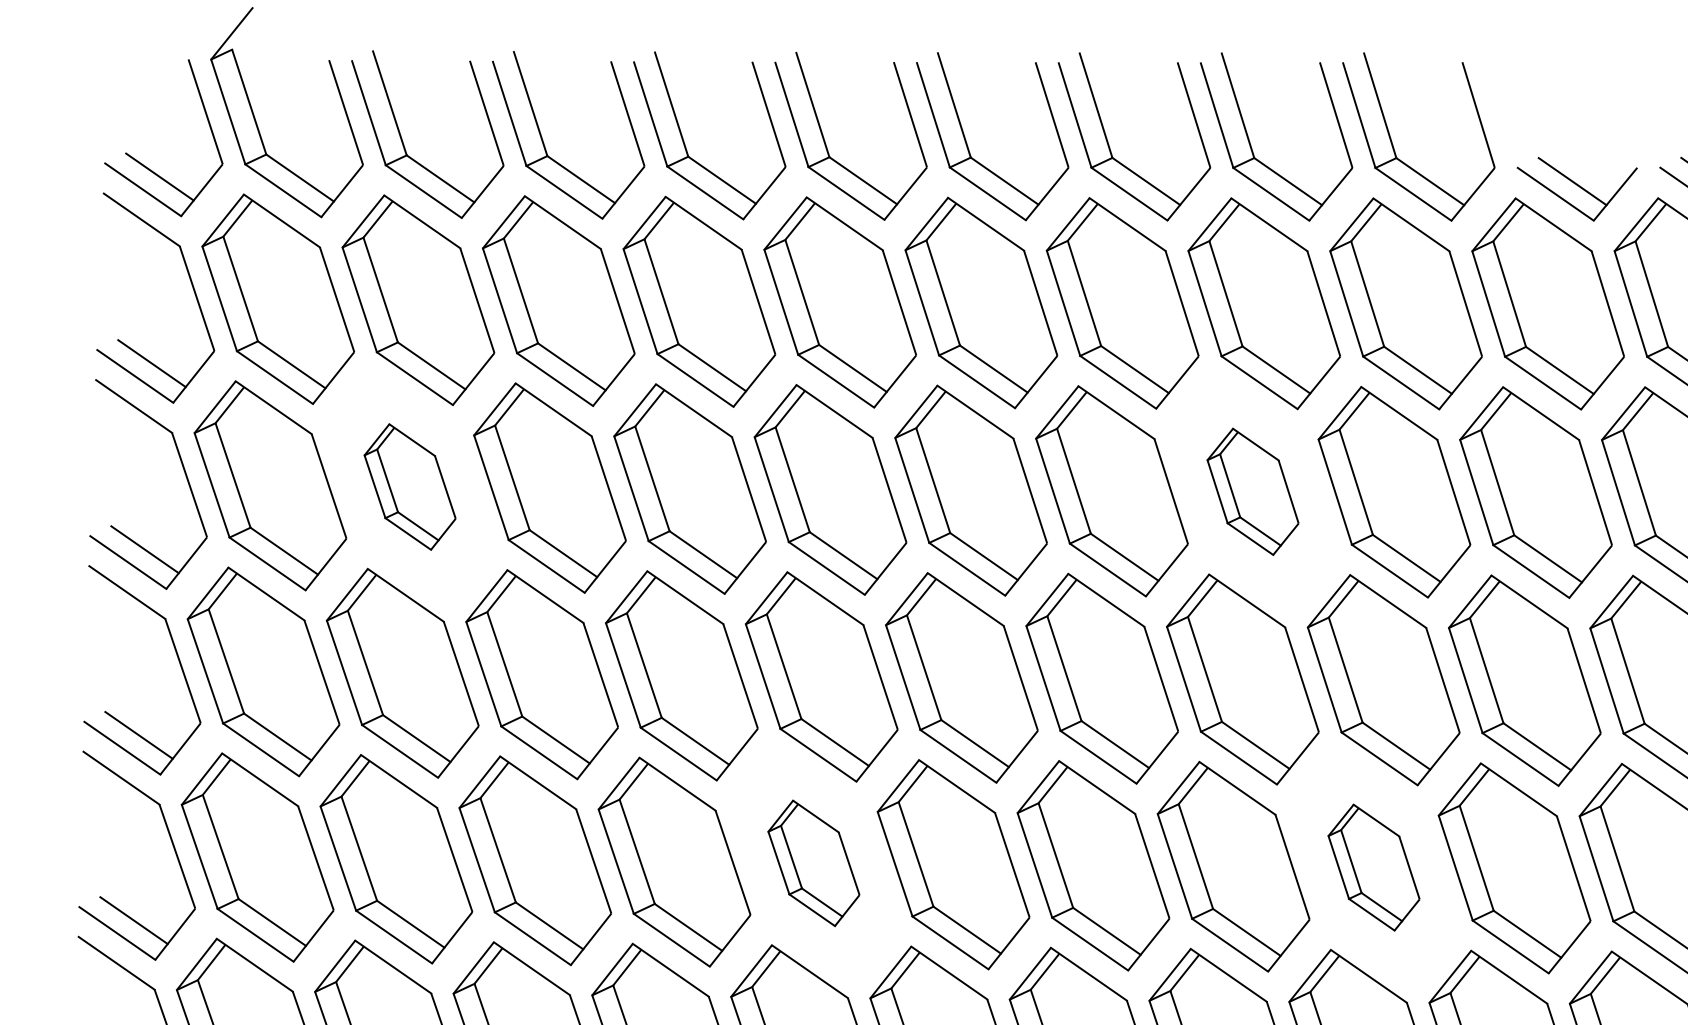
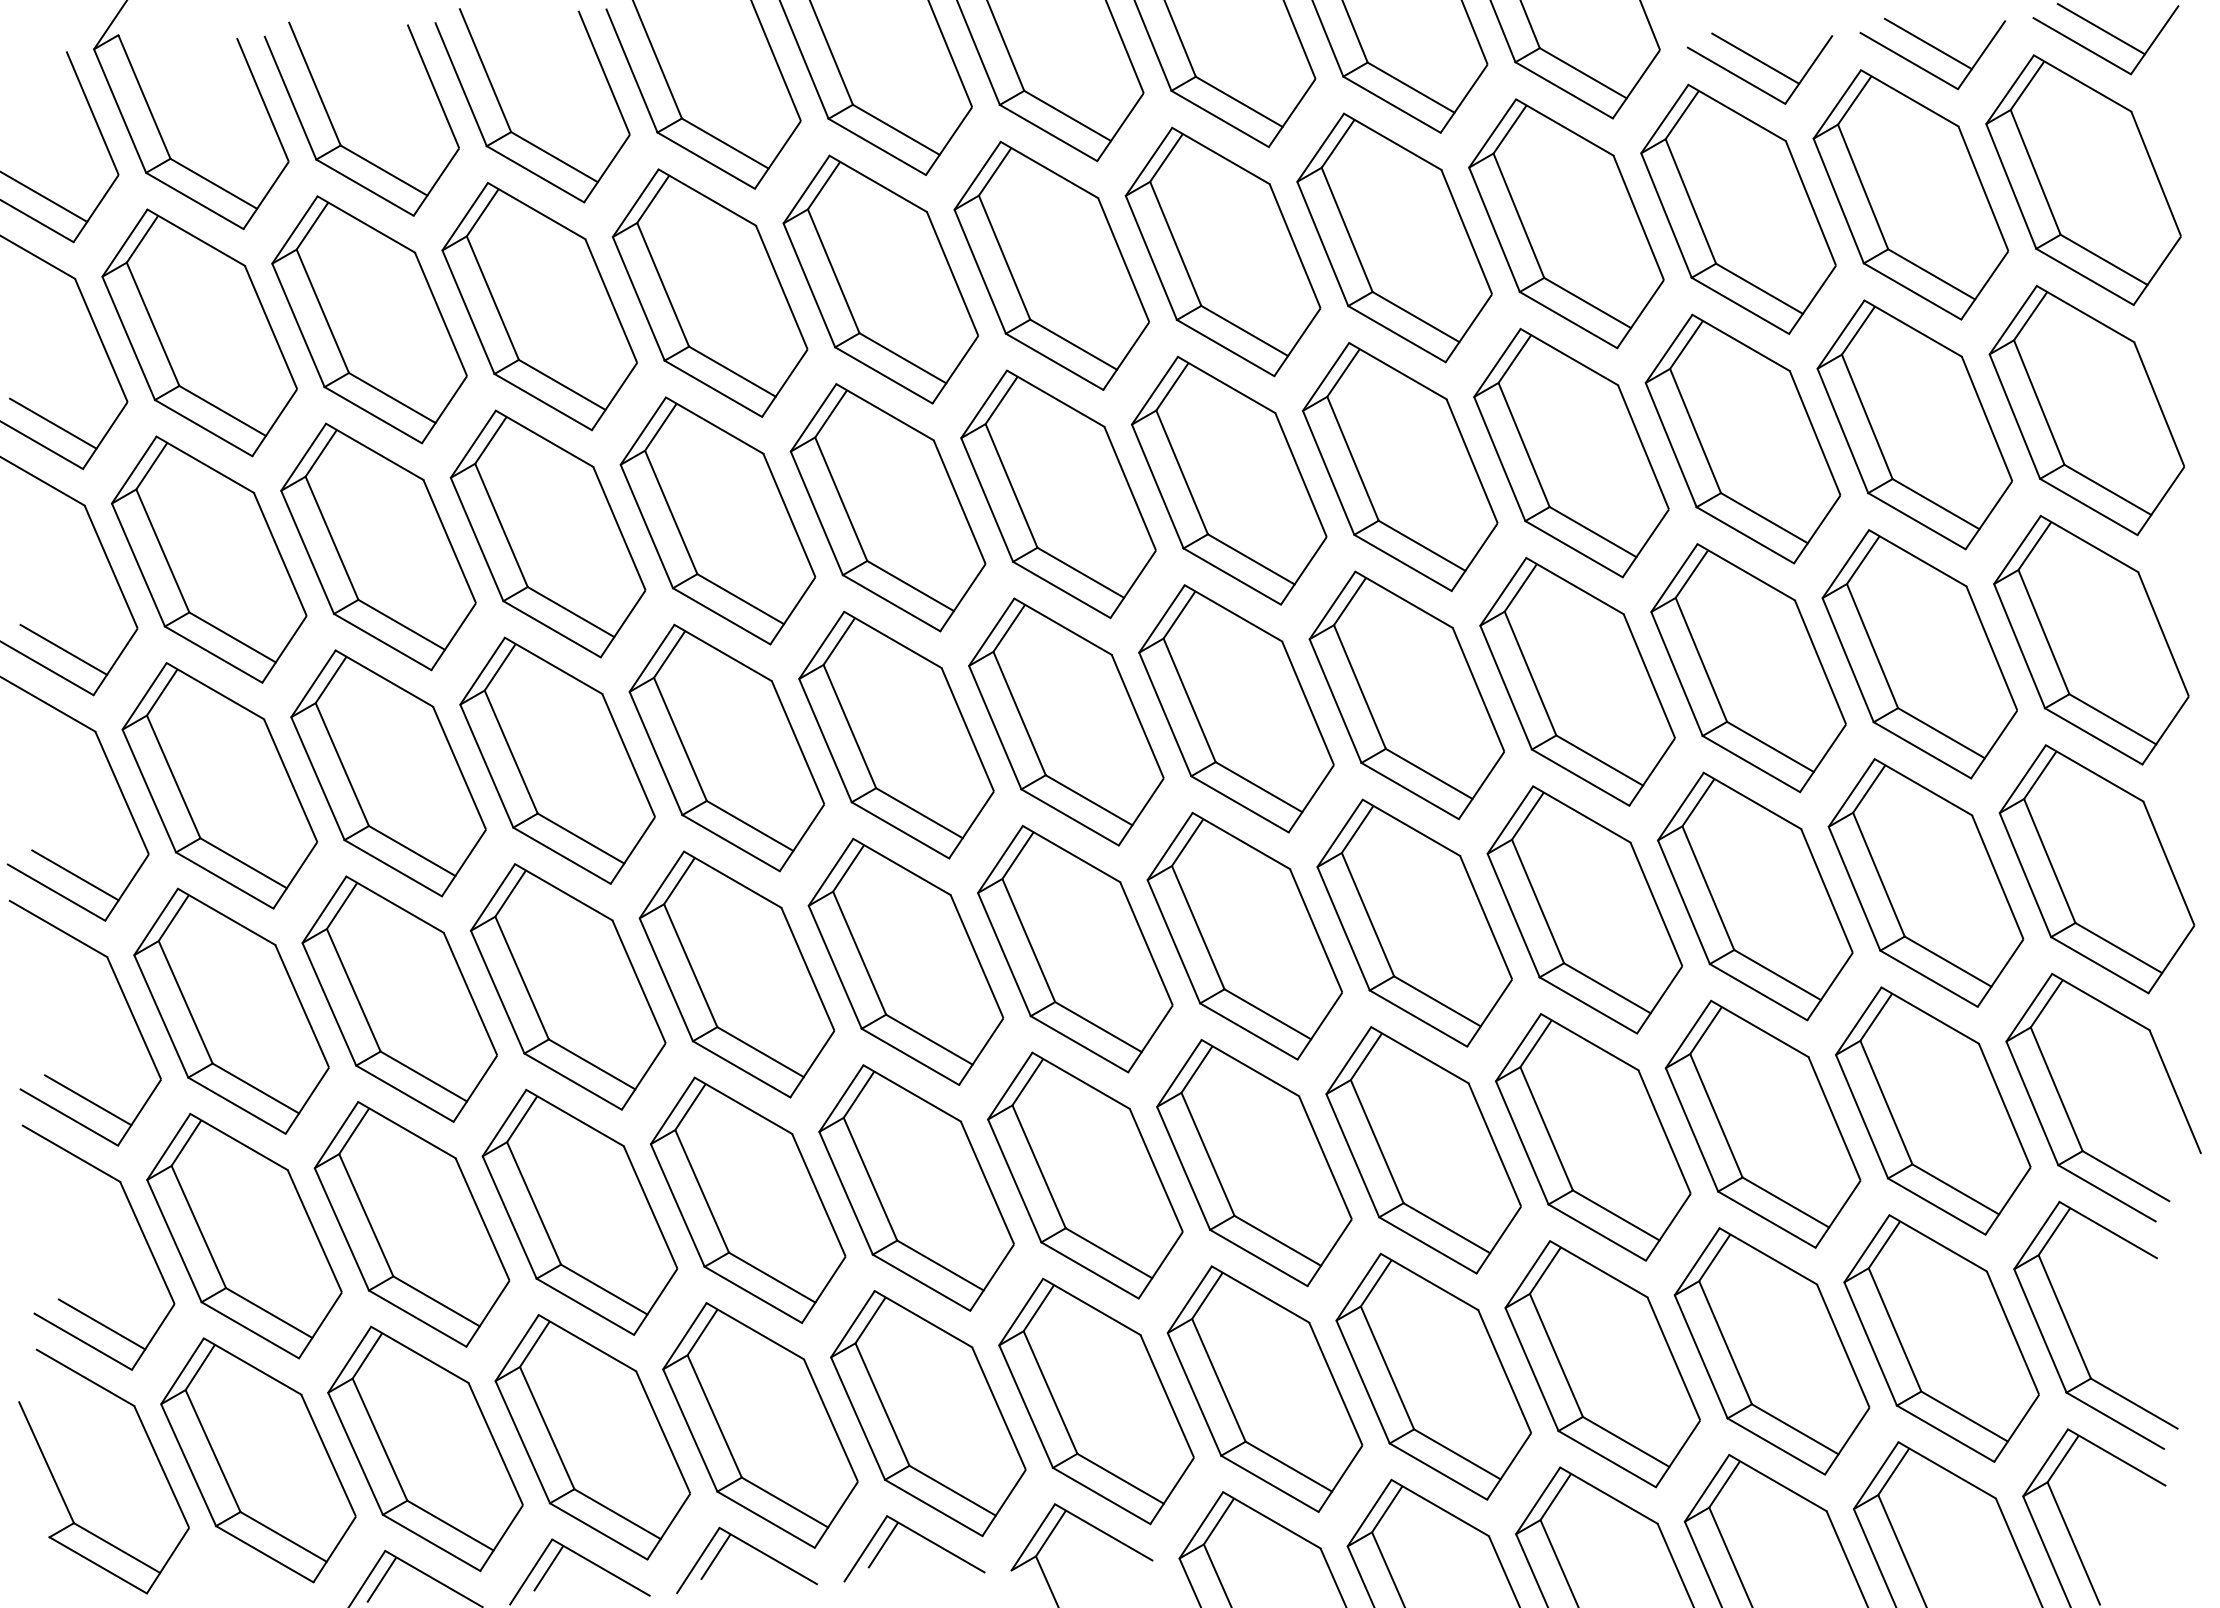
part: (410, 486) -> (378, 546), size x1.67
part: (1252, 491) -> (1399, 466), size x1.67
part: (813, 863) -> (905, 961), size x1.67
part: (1373, 867) -> (1584, 909), size x1.67

